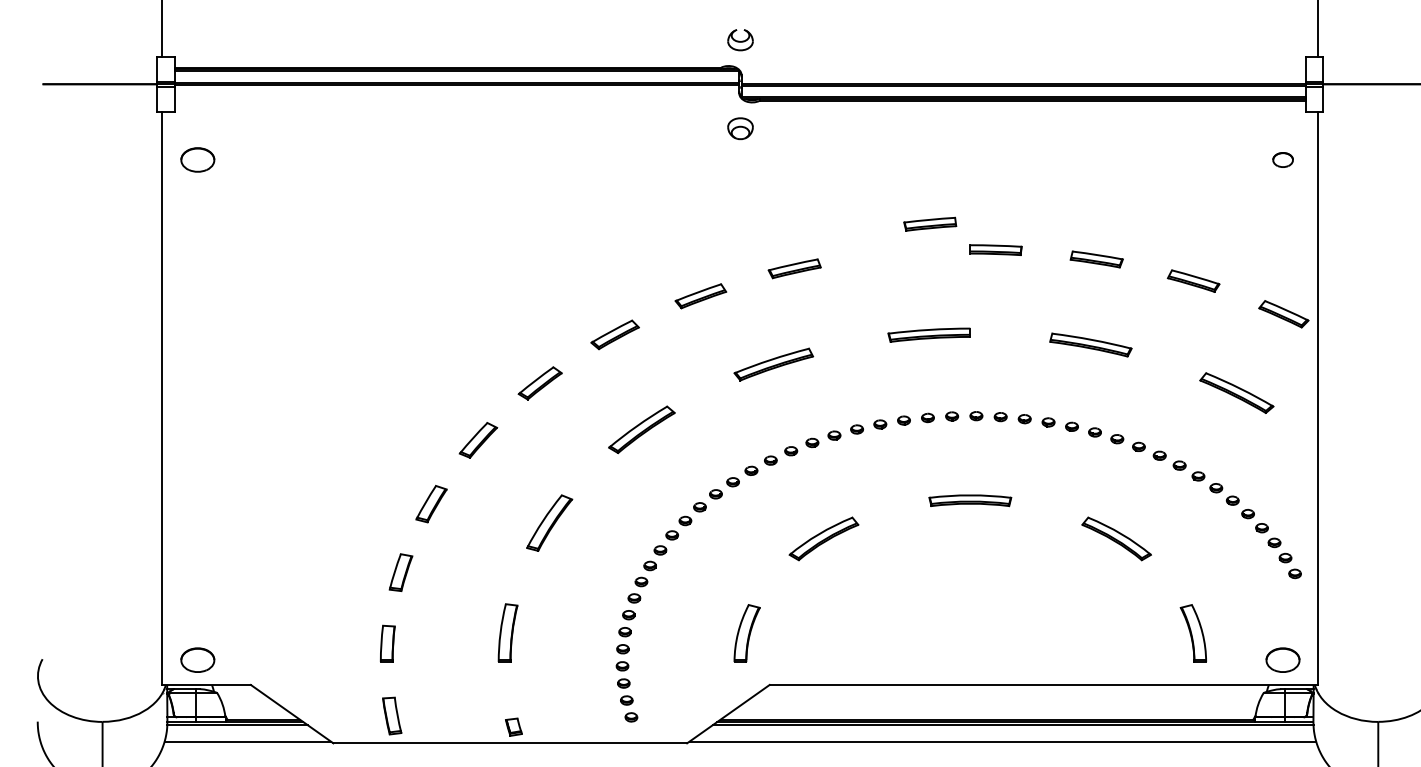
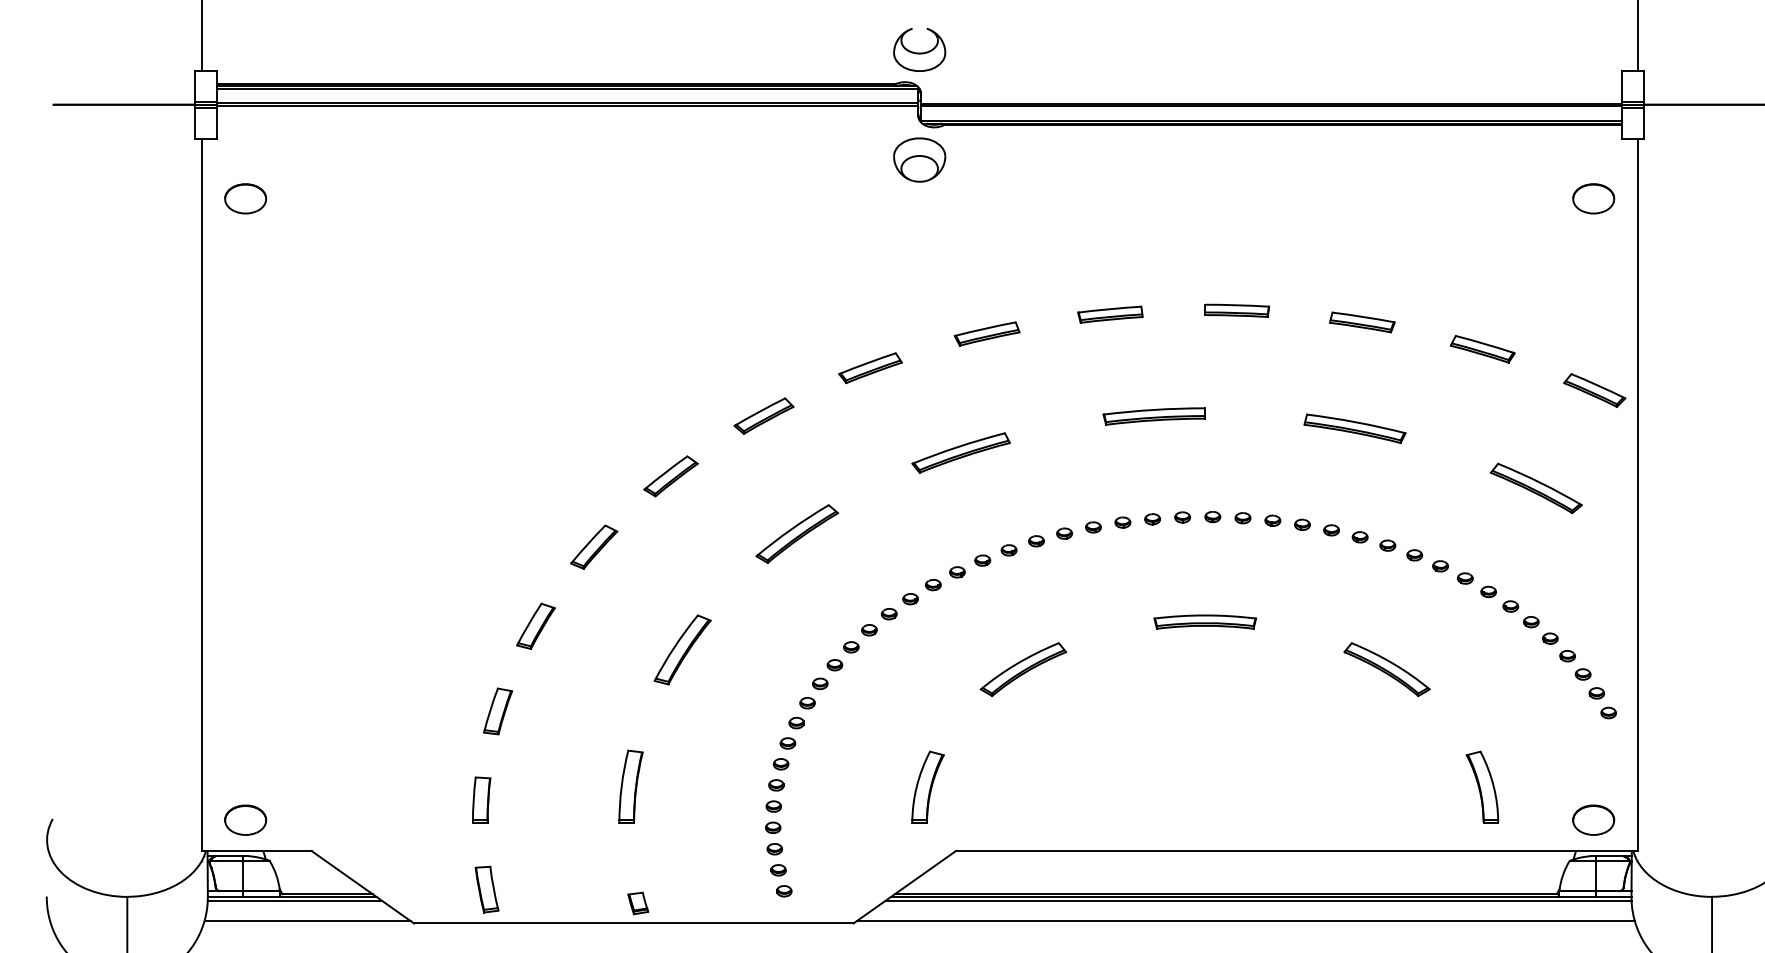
part: (740, 39) -> (919, 49), size x1.67
part: (740, 128) -> (919, 159), size x1.67
part: (1282, 159) -> (1593, 198), size x1.67
part: (930, 224) -> (1110, 314), moved

